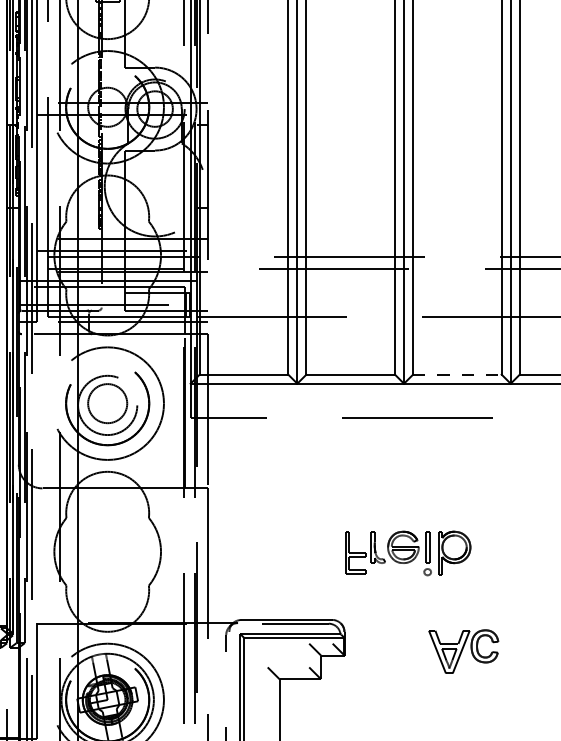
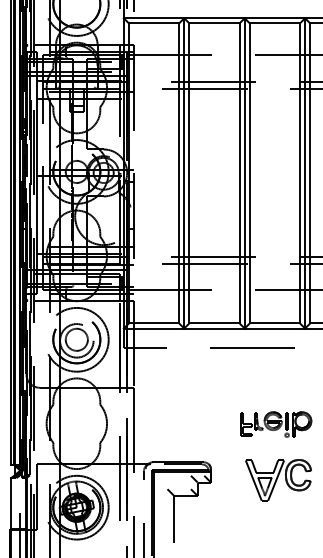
line: (458, 374) -> (275, 323), dashed -> solid
part: (408, 553) -> (276, 424), moved
part: (463, 652) -> (278, 480), size x1.67

